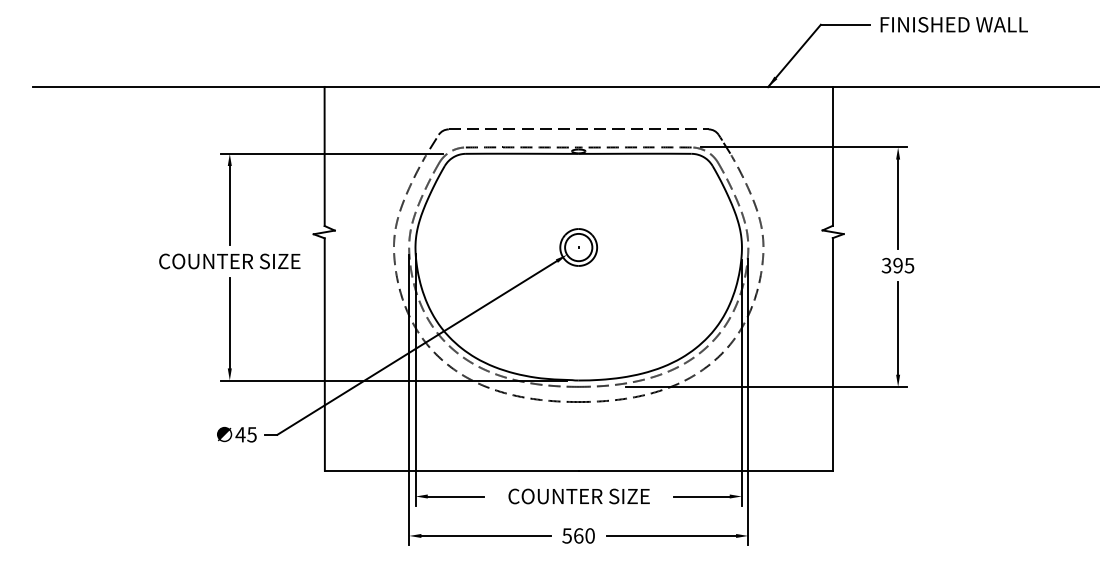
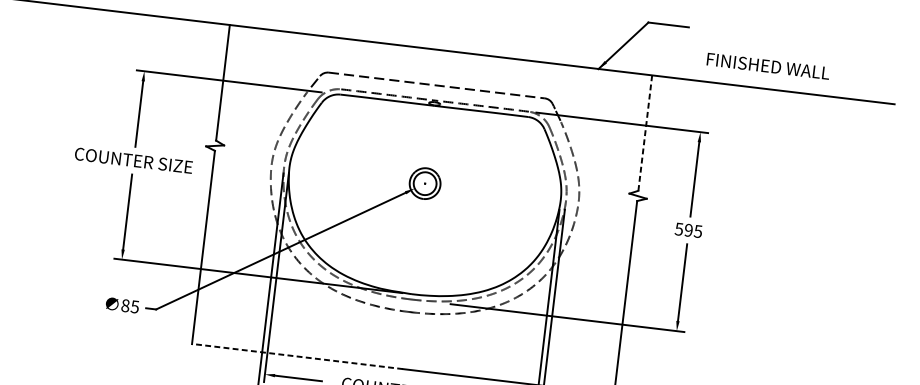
text: (953, 24) -> (767, 66), moved
line: (832, 156) -> (645, 133), solid -> dashed
text: (886, 264) -> (679, 228), 395 -> 595
text: (240, 434) -> (125, 305), 45 -> 85
line: (451, 470) -> (297, 356), solid -> dashed

